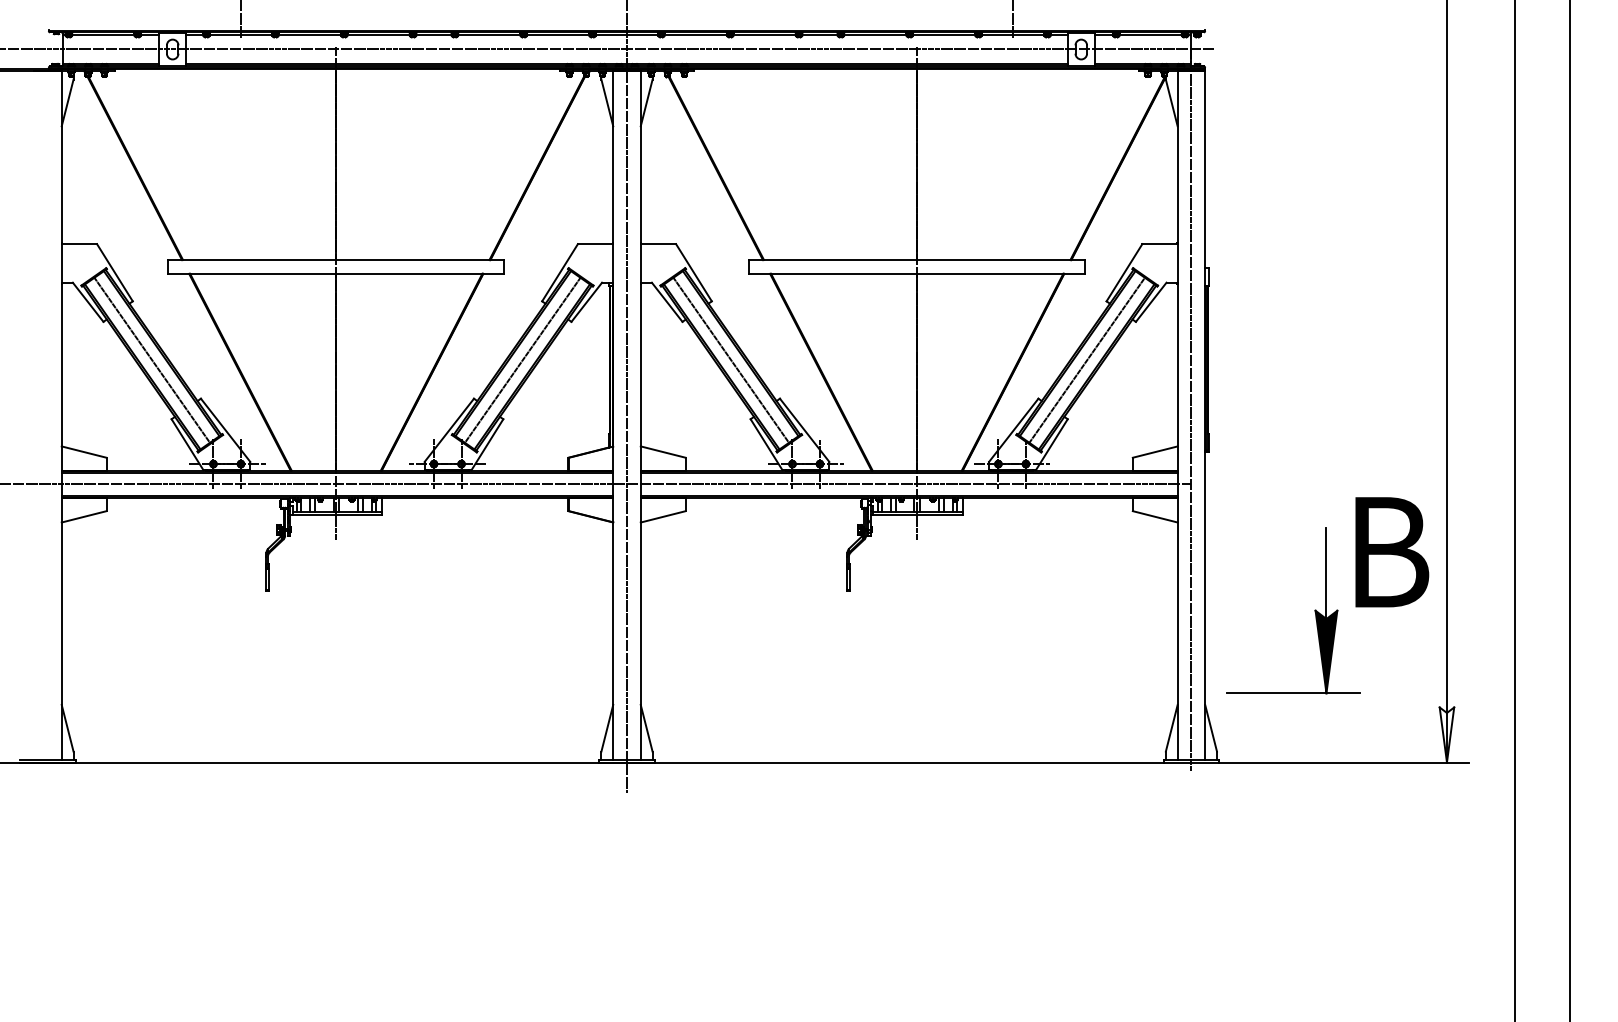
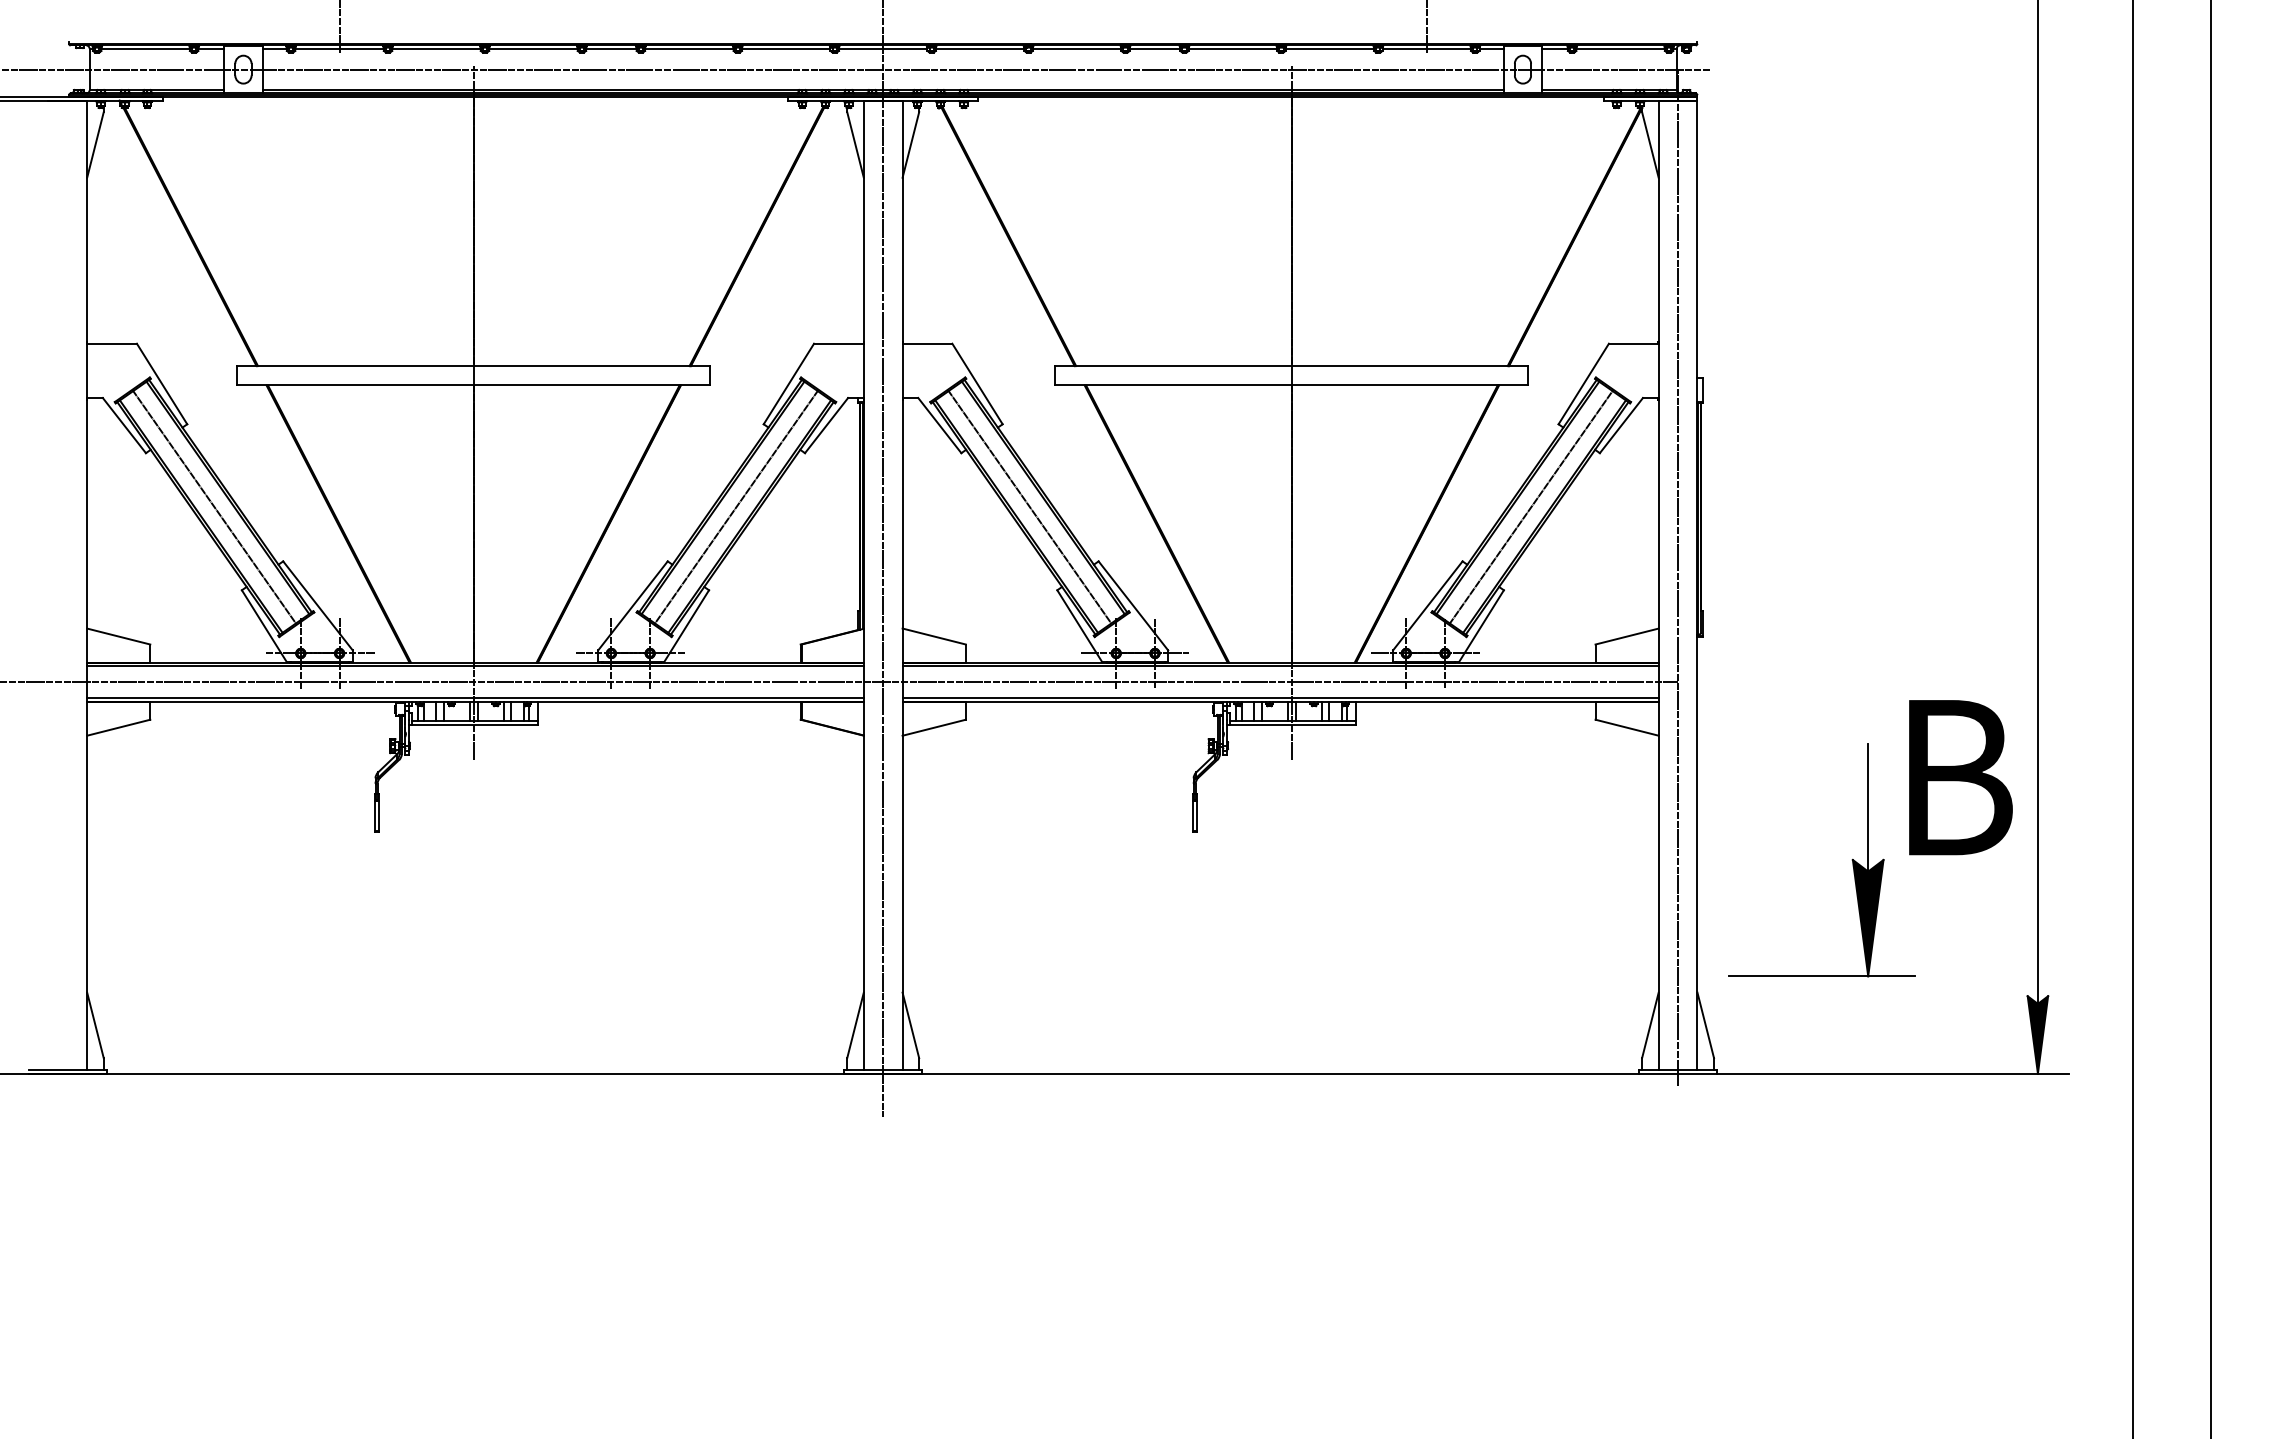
fill: (1446, 734) -> (2037, 1034), added

